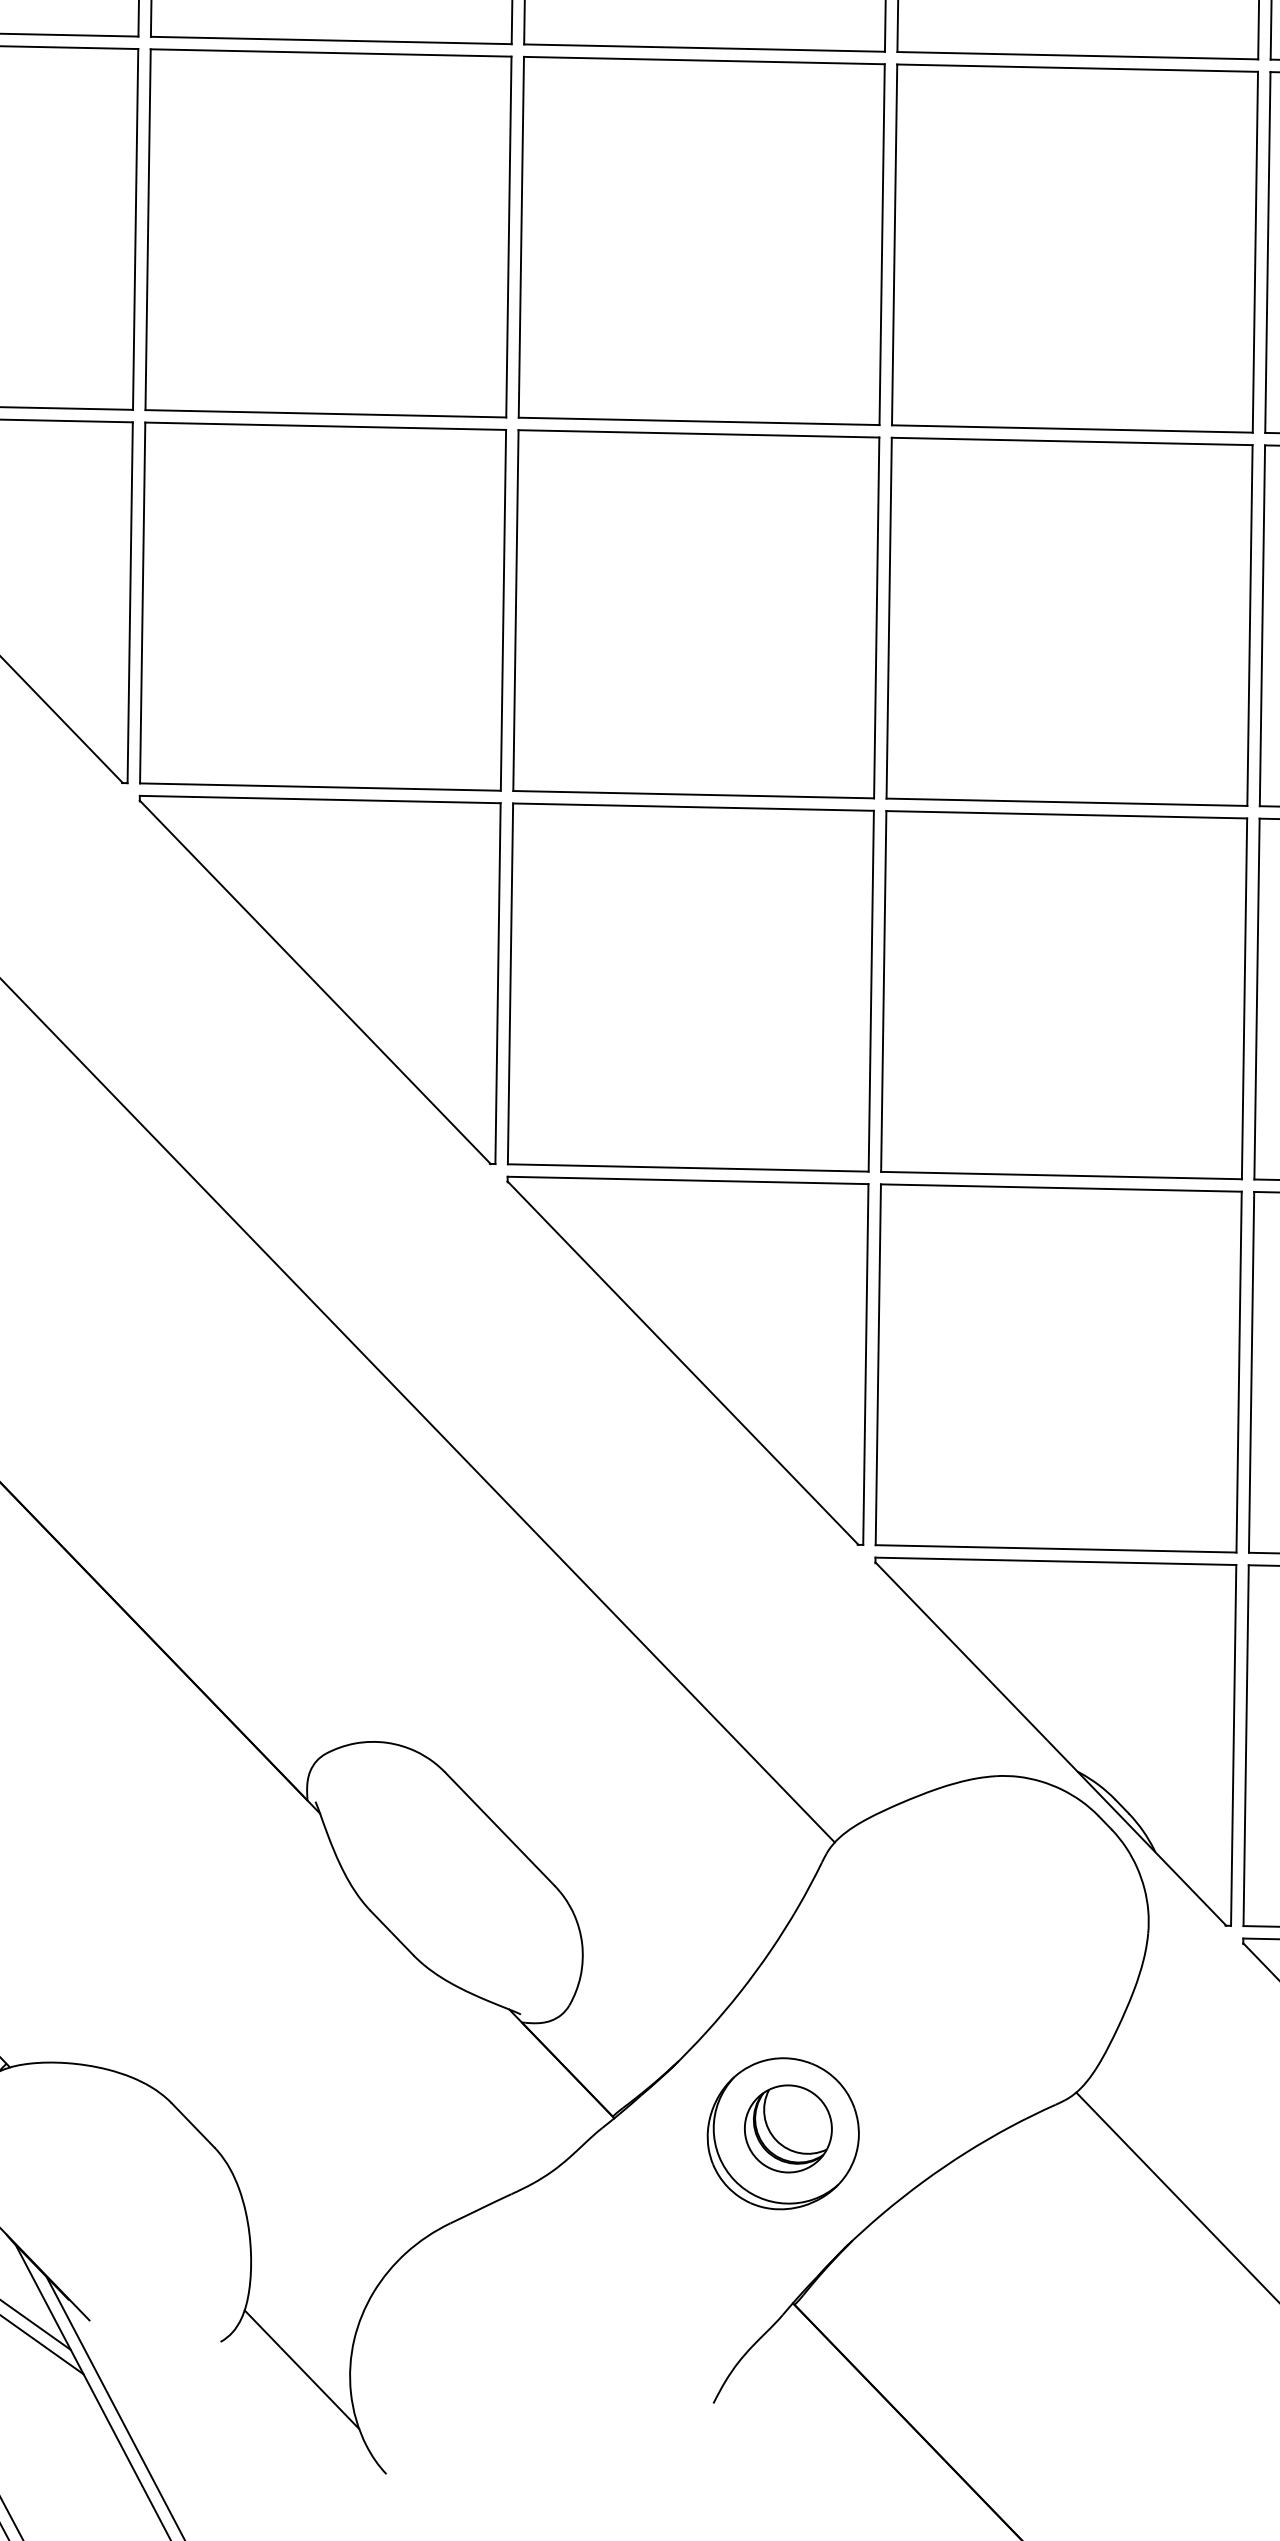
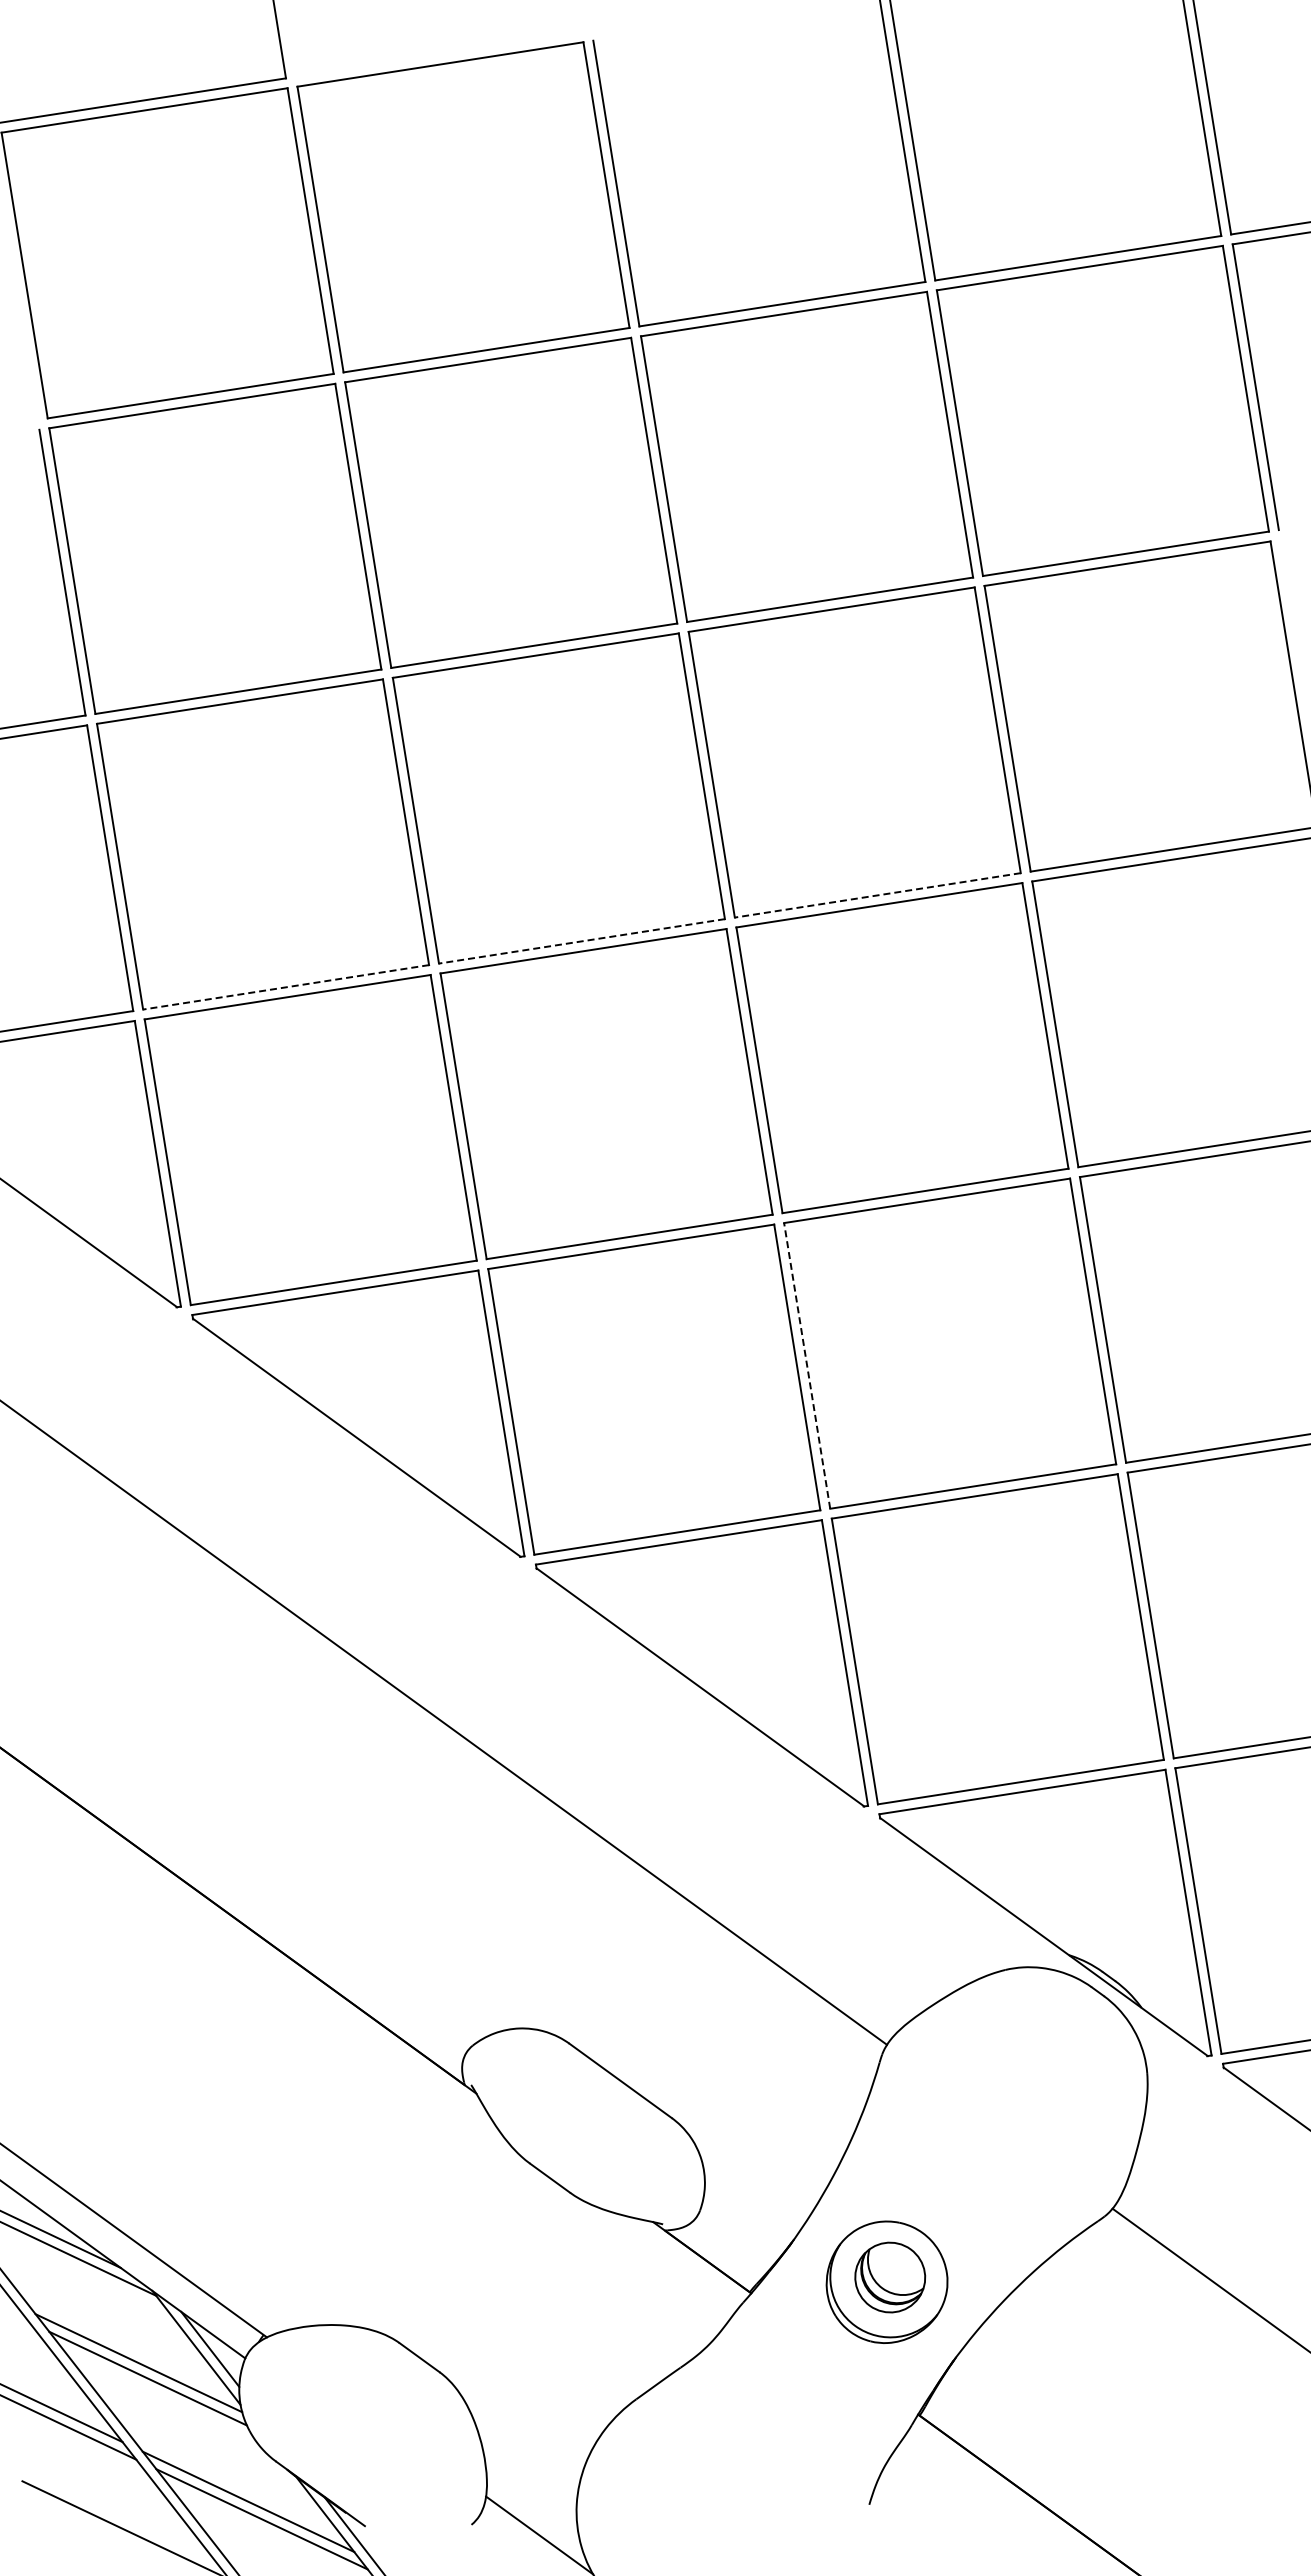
line: (326, 414) -> (286, 987), solid -> dashed
line: (698, 421) -> (581, 941), solid -> dashed
line: (1071, 429) -> (877, 895), solid -> dashed
line: (884, 991) -> (807, 1365), solid -> dashed

